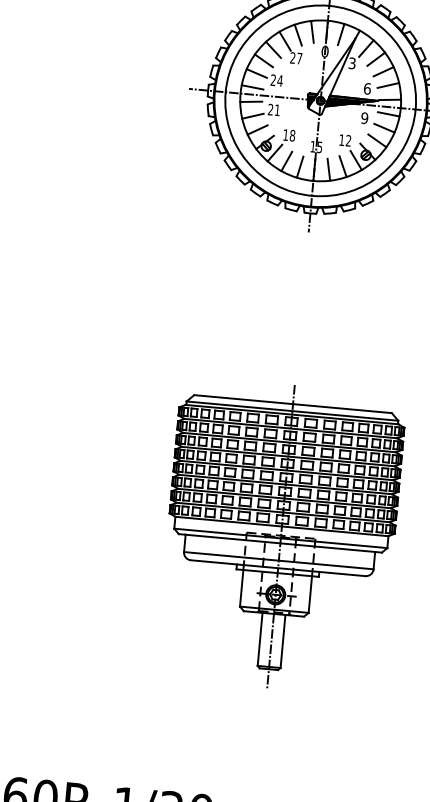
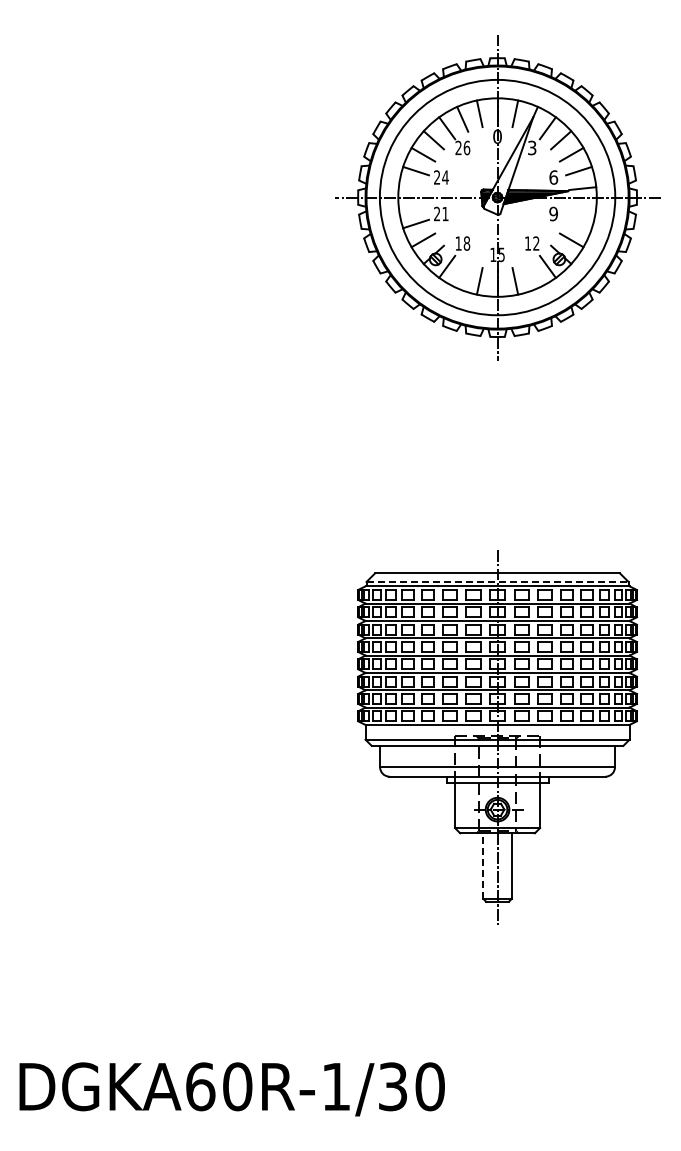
text: (299, 58) -> (466, 147), 27 -> 26
line: (251, 87) -> (411, 188), removed
line: (250, 101) -> (411, 206), removed
line: (388, 114) -> (582, 206), removed
line: (384, 127) -> (578, 223), removed
line: (286, 161) -> (462, 275), removed
line: (342, 166) -> (531, 275), removed
line: (293, 410) -> (498, 581), solid -> dashed
line: (260, 639) -> (483, 866), solid -> dashed

